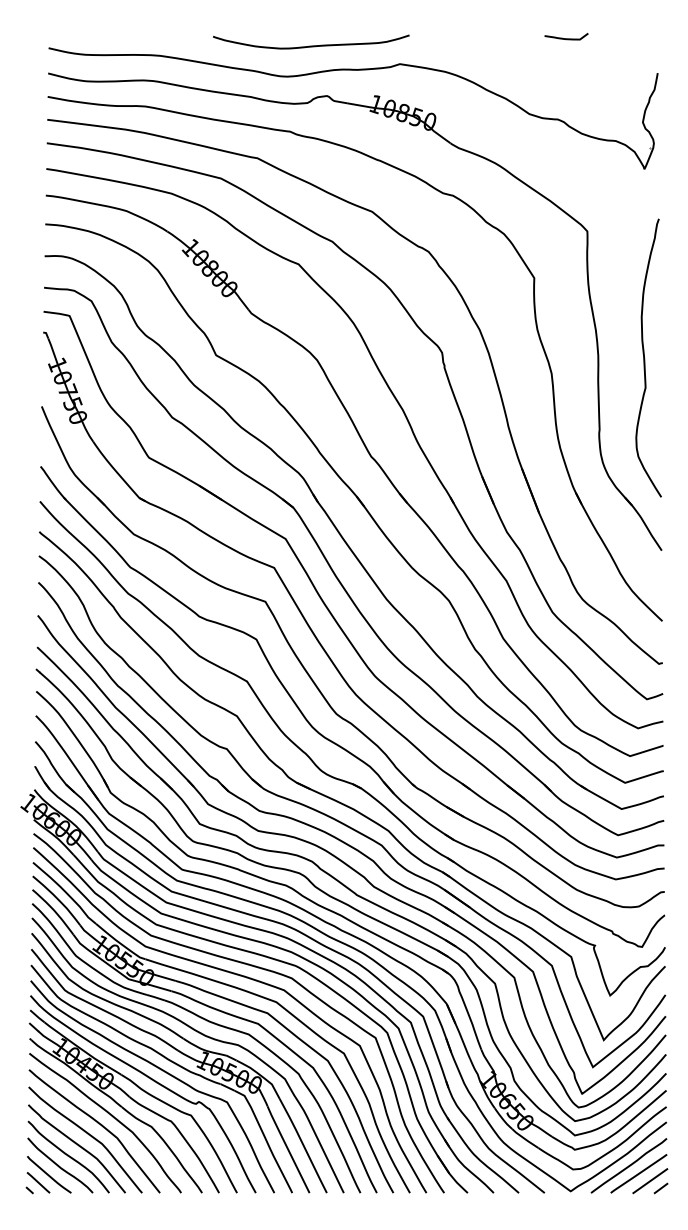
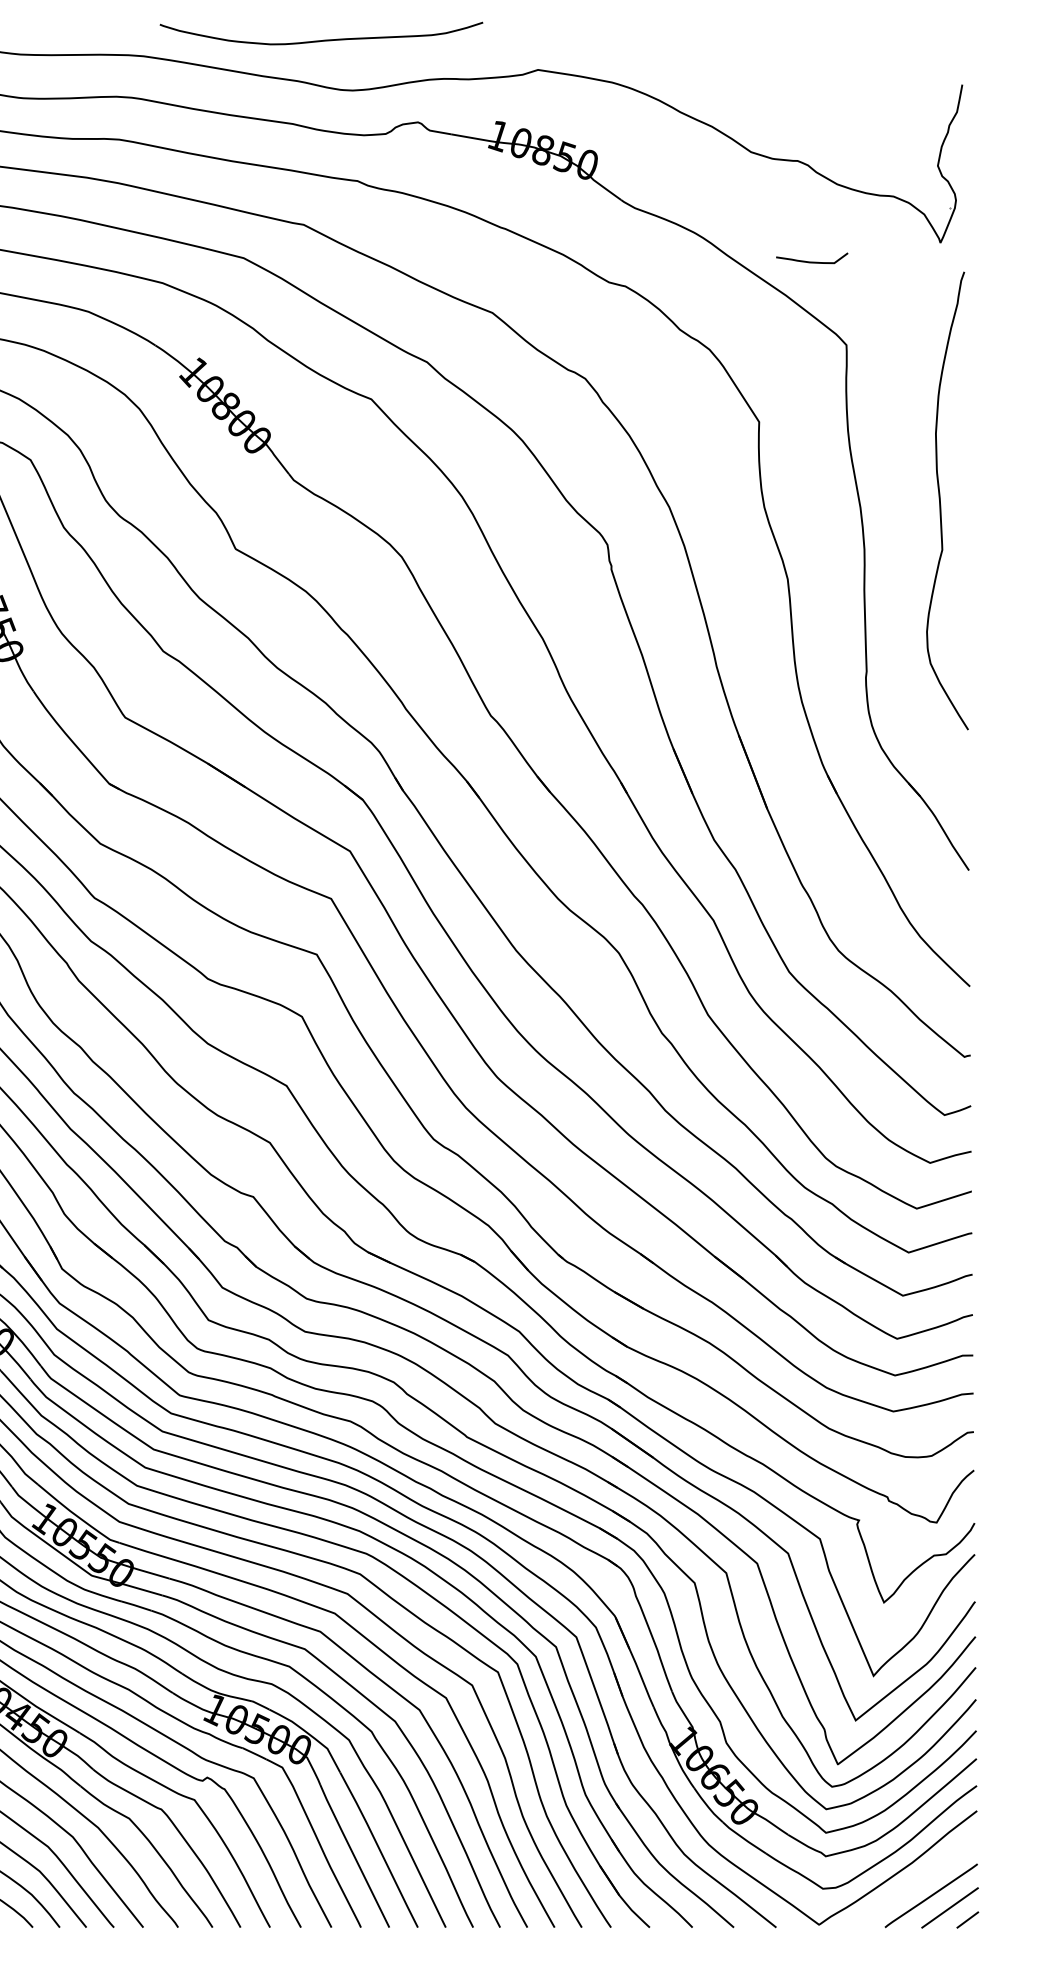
curve: (566, 38) -> (812, 261), moved
curve: (311, 45) -> (321, 39), moved
curve: (645, 358) -> (942, 501), moved
line: (628, 1165) -> (914, 1882), removed

